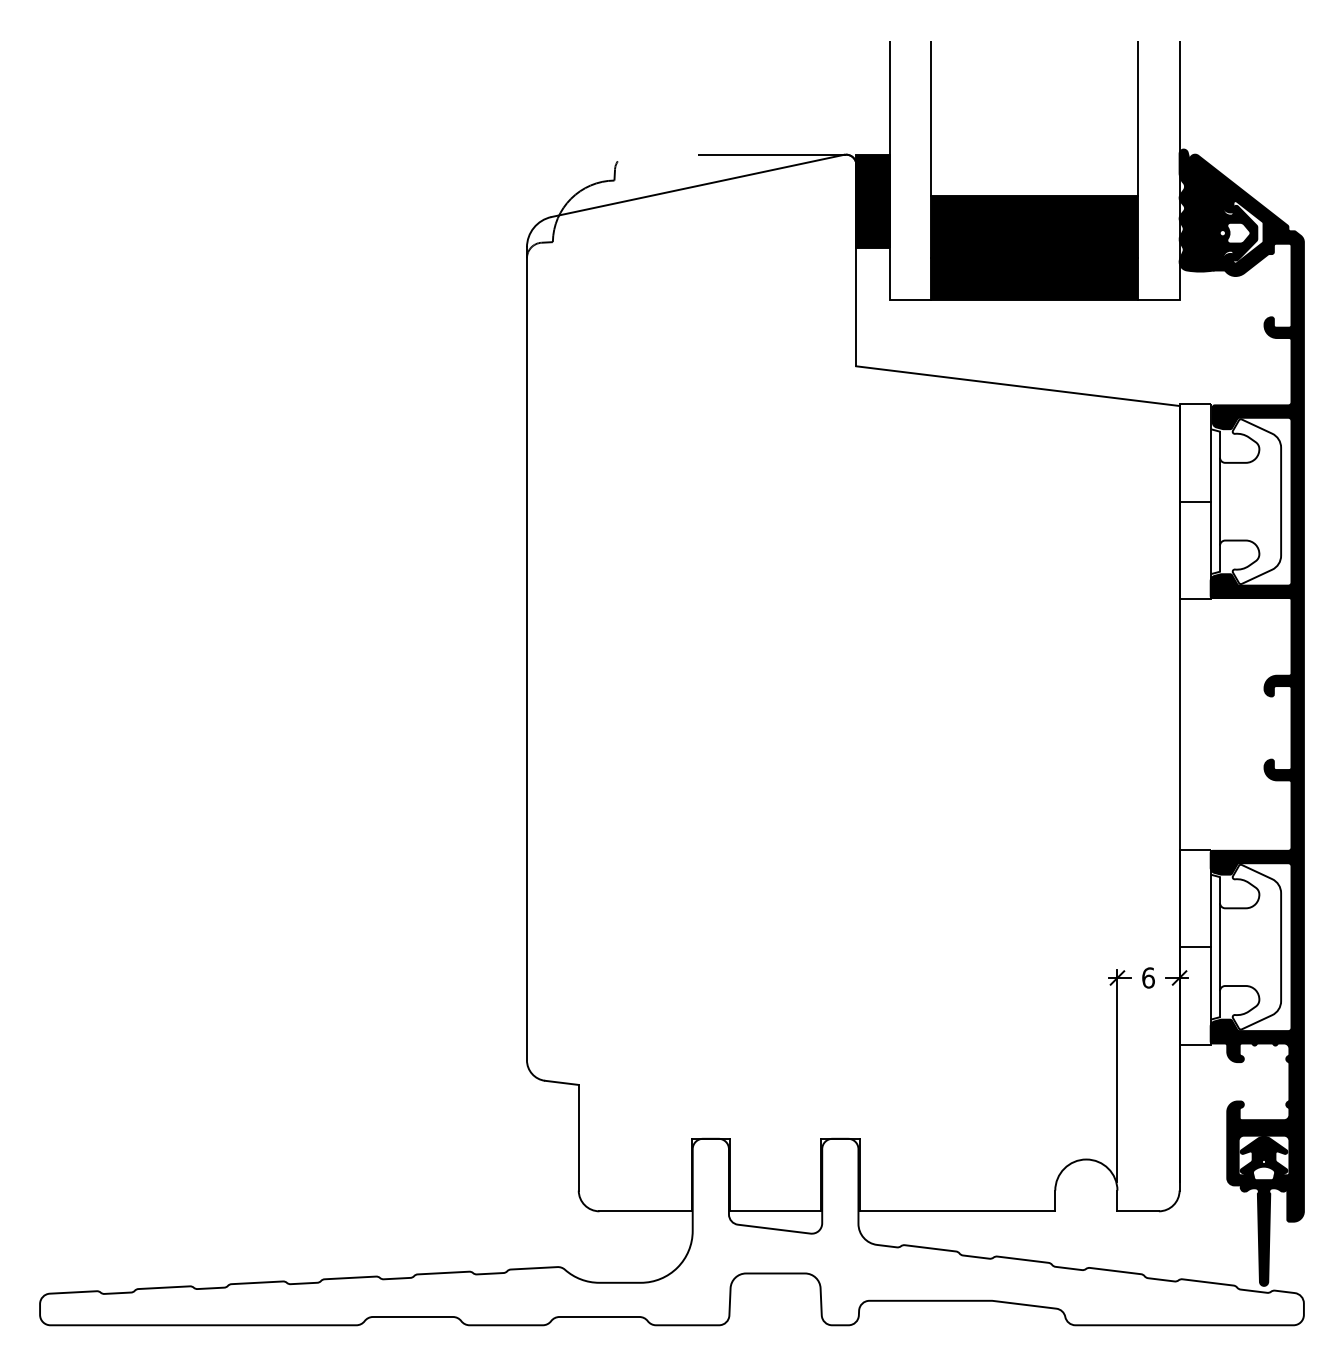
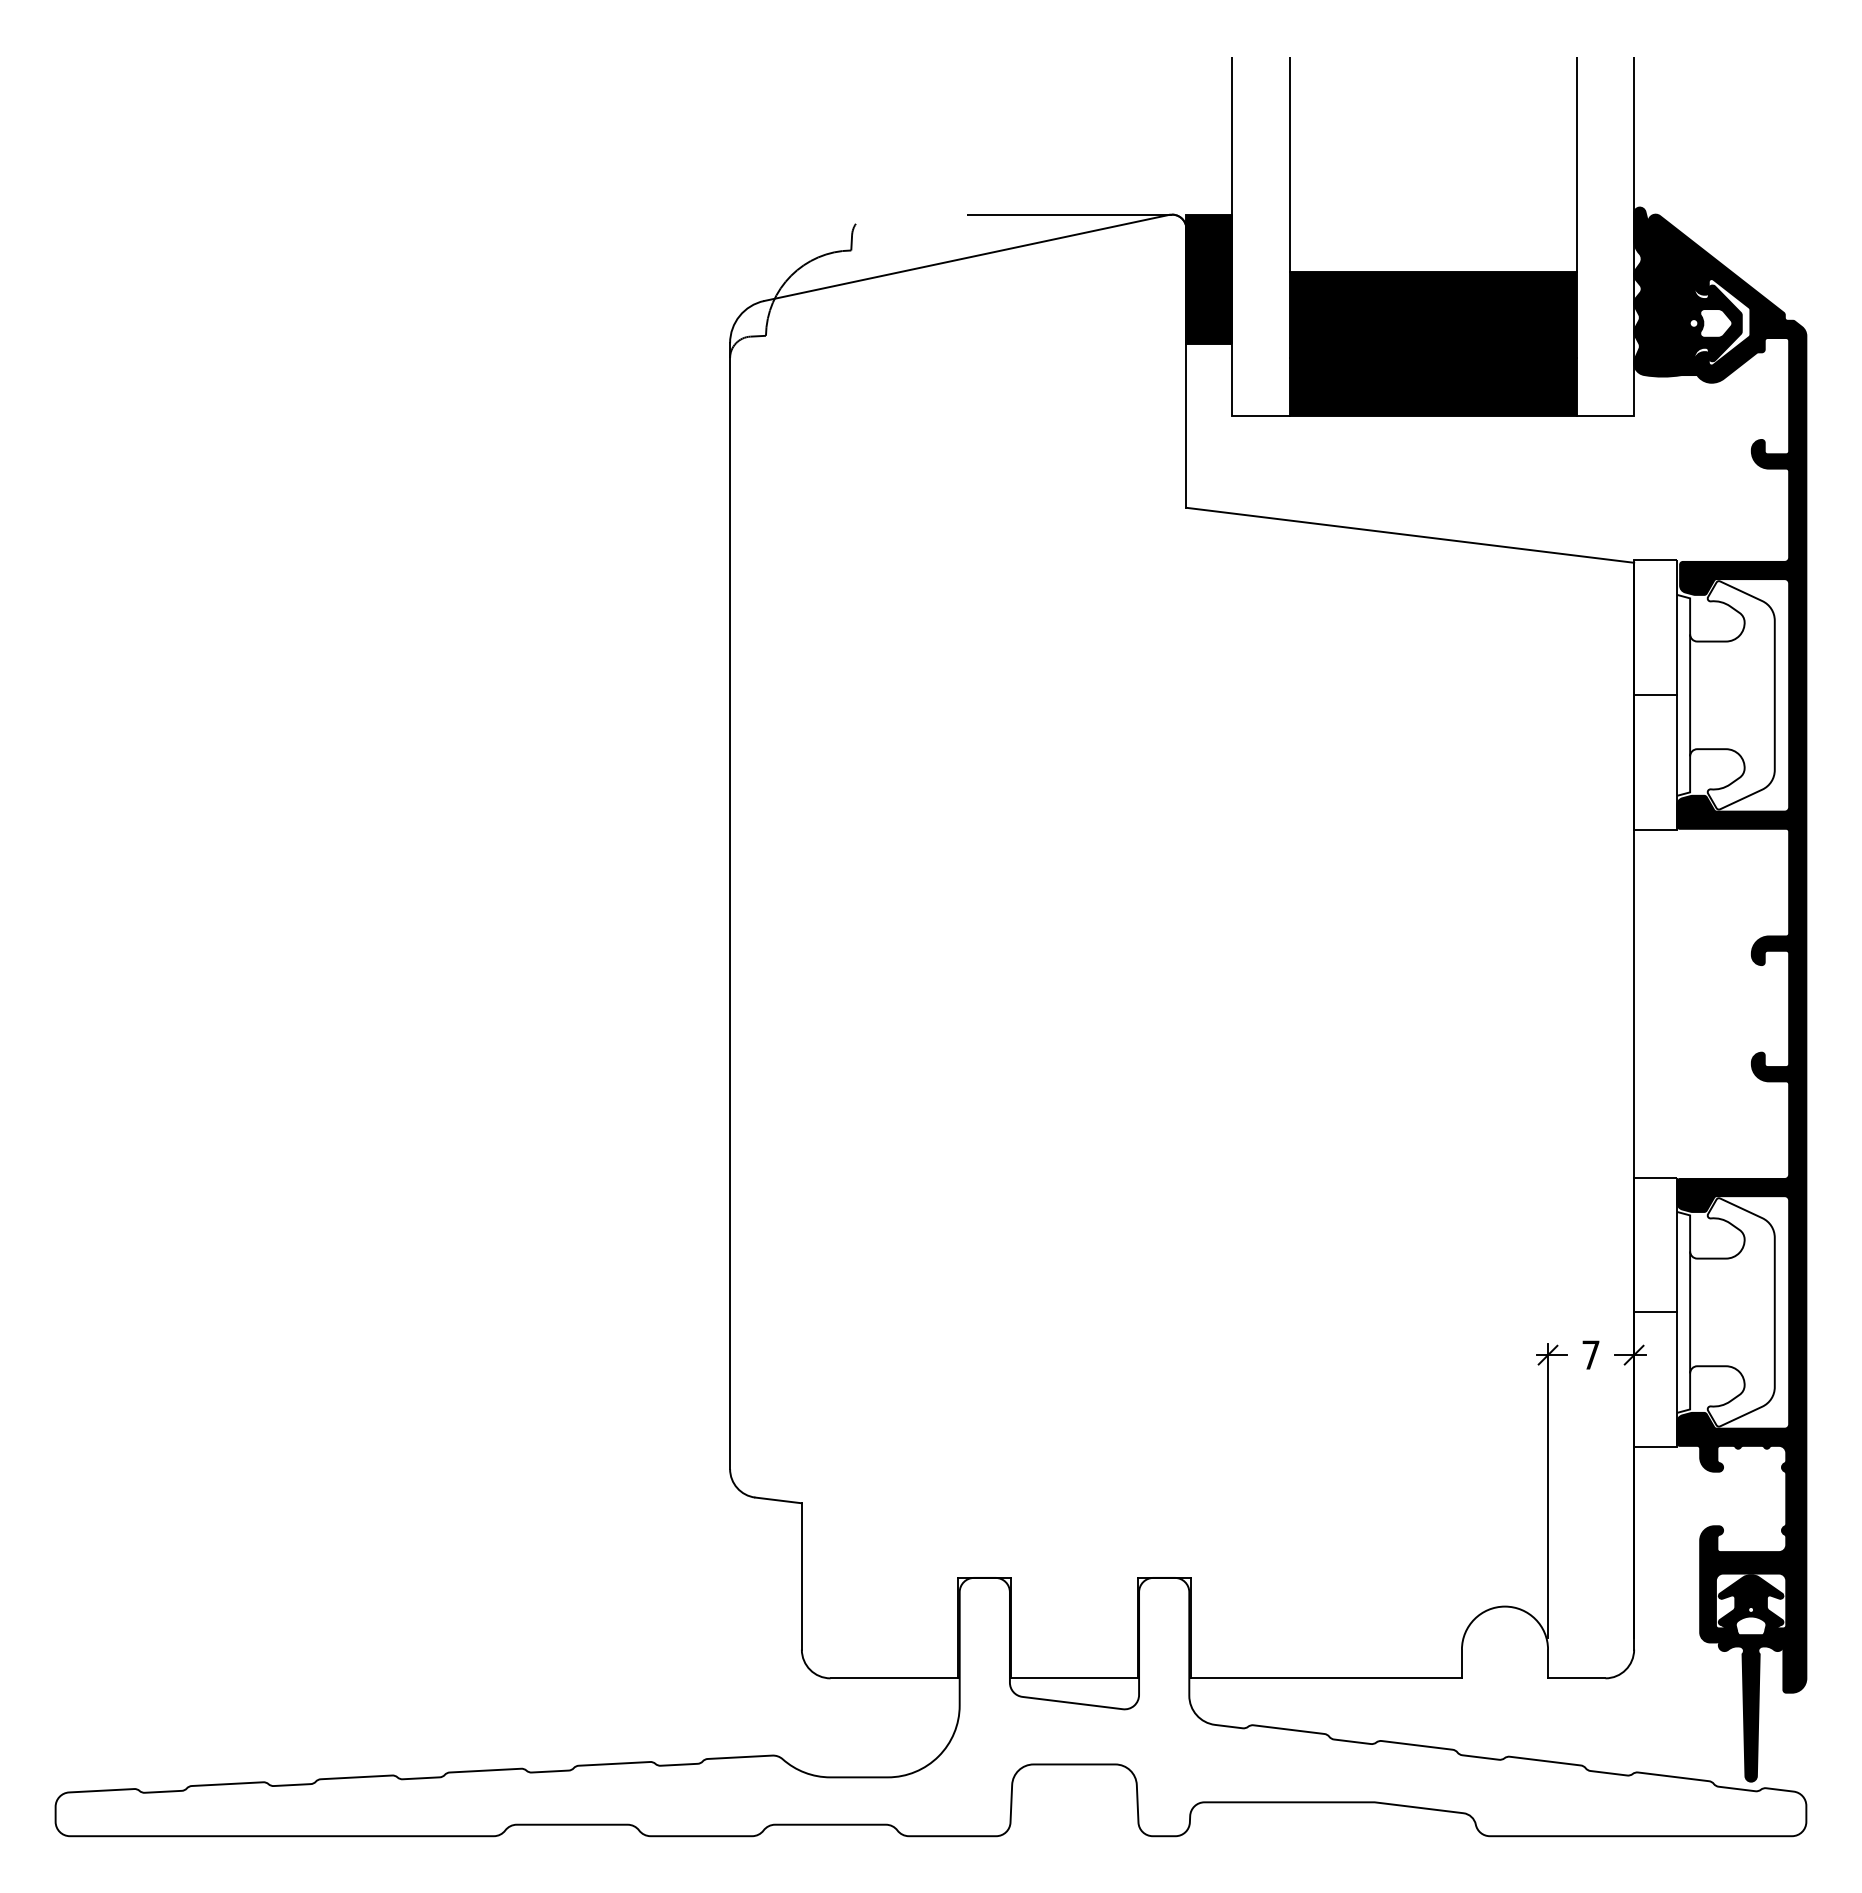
text: (1148, 977) -> (1591, 1354), 6 -> 7

